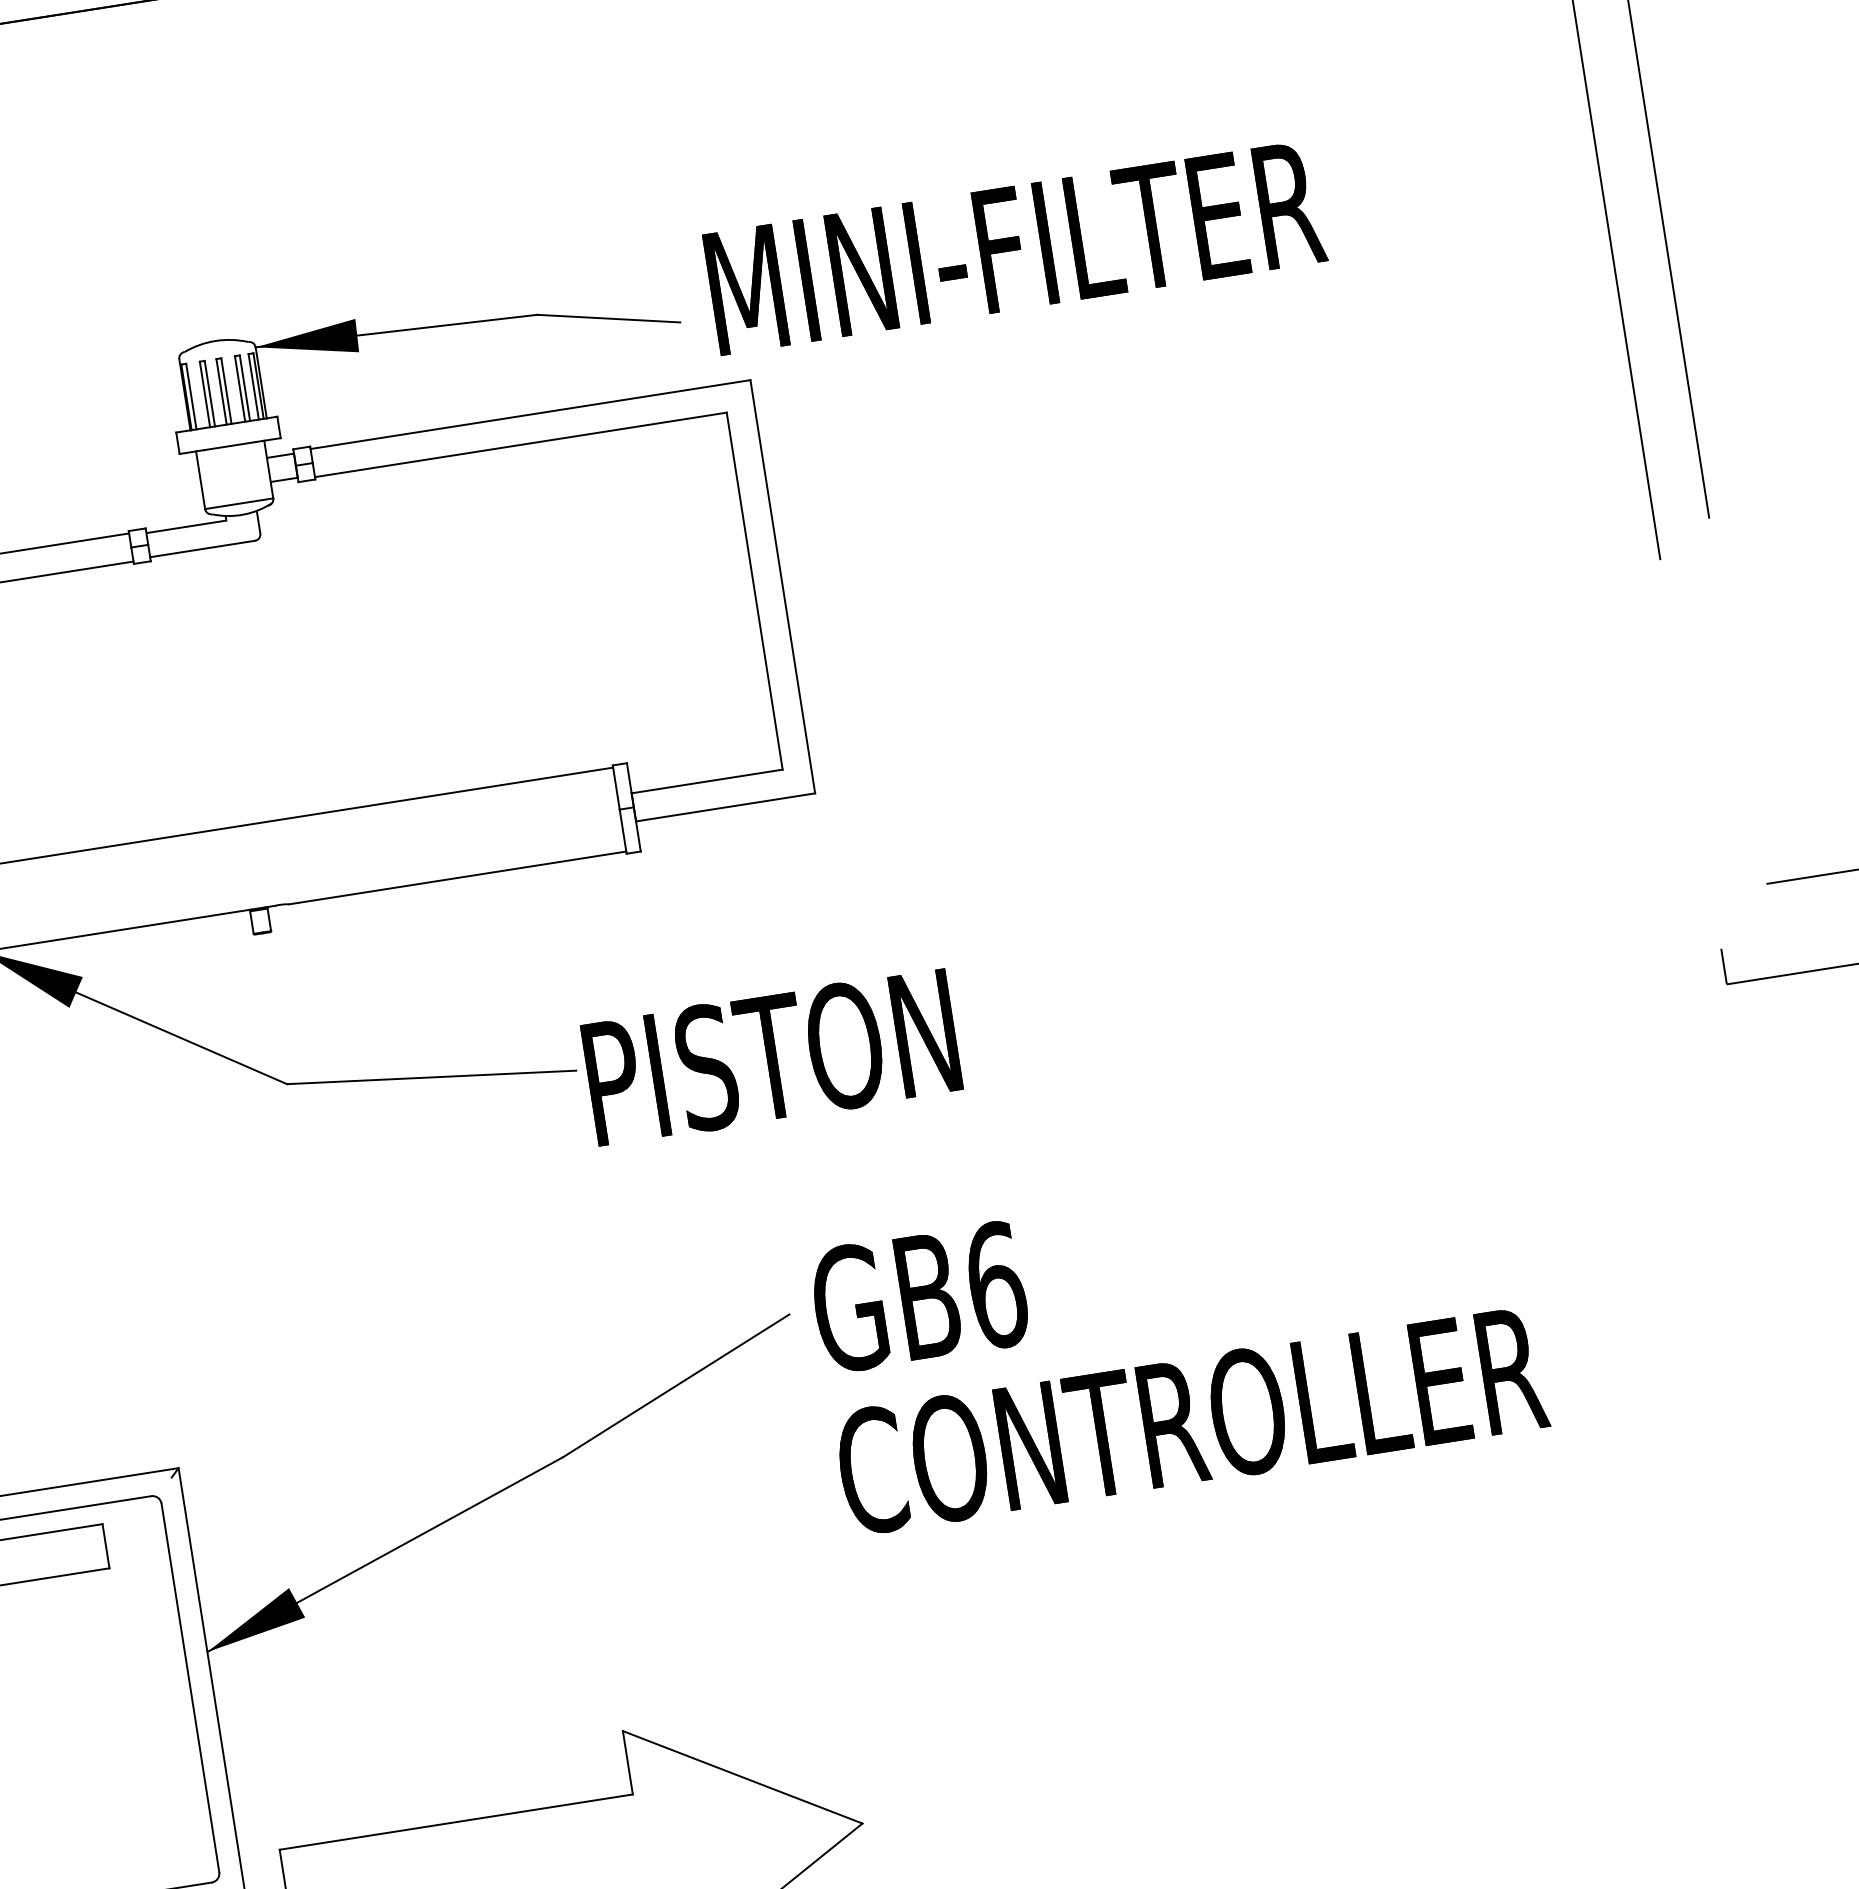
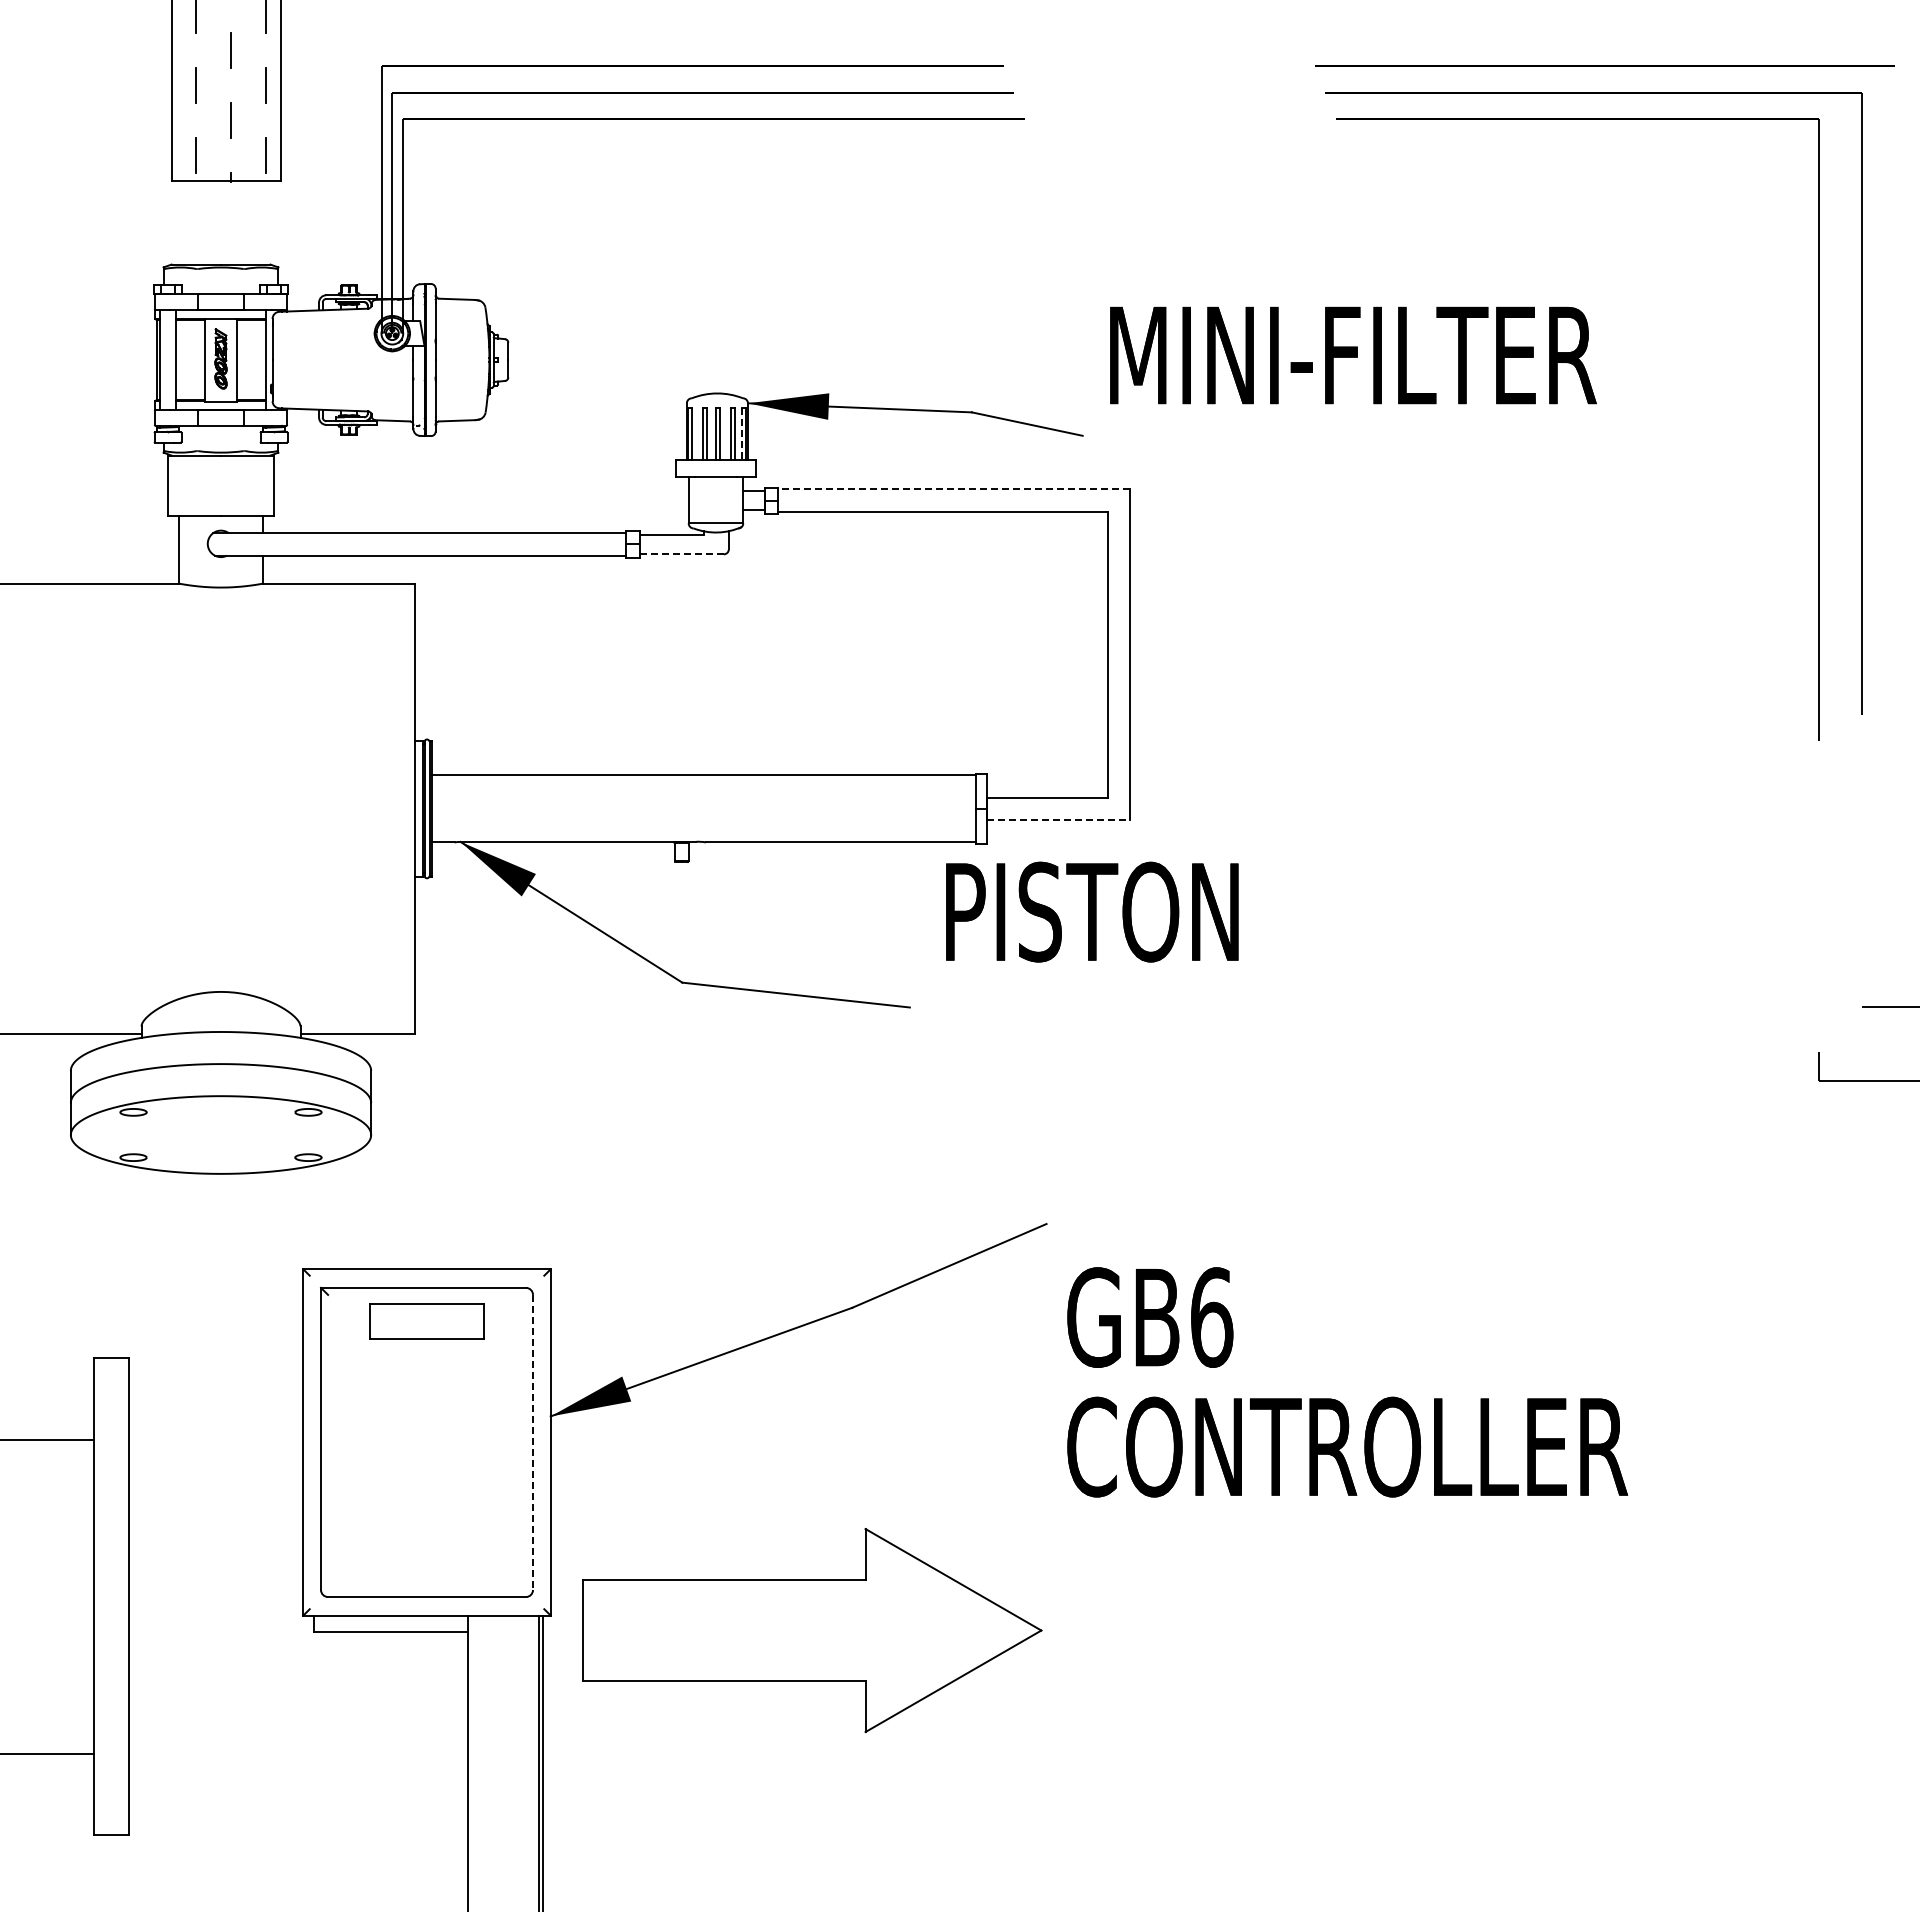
text: (1015, 247) -> (1353, 355), moved
line: (253, 387) -> (741, 434), solid -> dashed
line: (530, 414) -> (954, 489), solid -> dashed
line: (202, 549) -> (681, 554), solid -> dashed
line: (725, 807) -> (1058, 820), solid -> dashed
text: (772, 1056) -> (1092, 911), moved
text: (1178, 1339) -> (1347, 1382), moved
line: (191, 1687) -> (533, 1442), solid -> dashed

